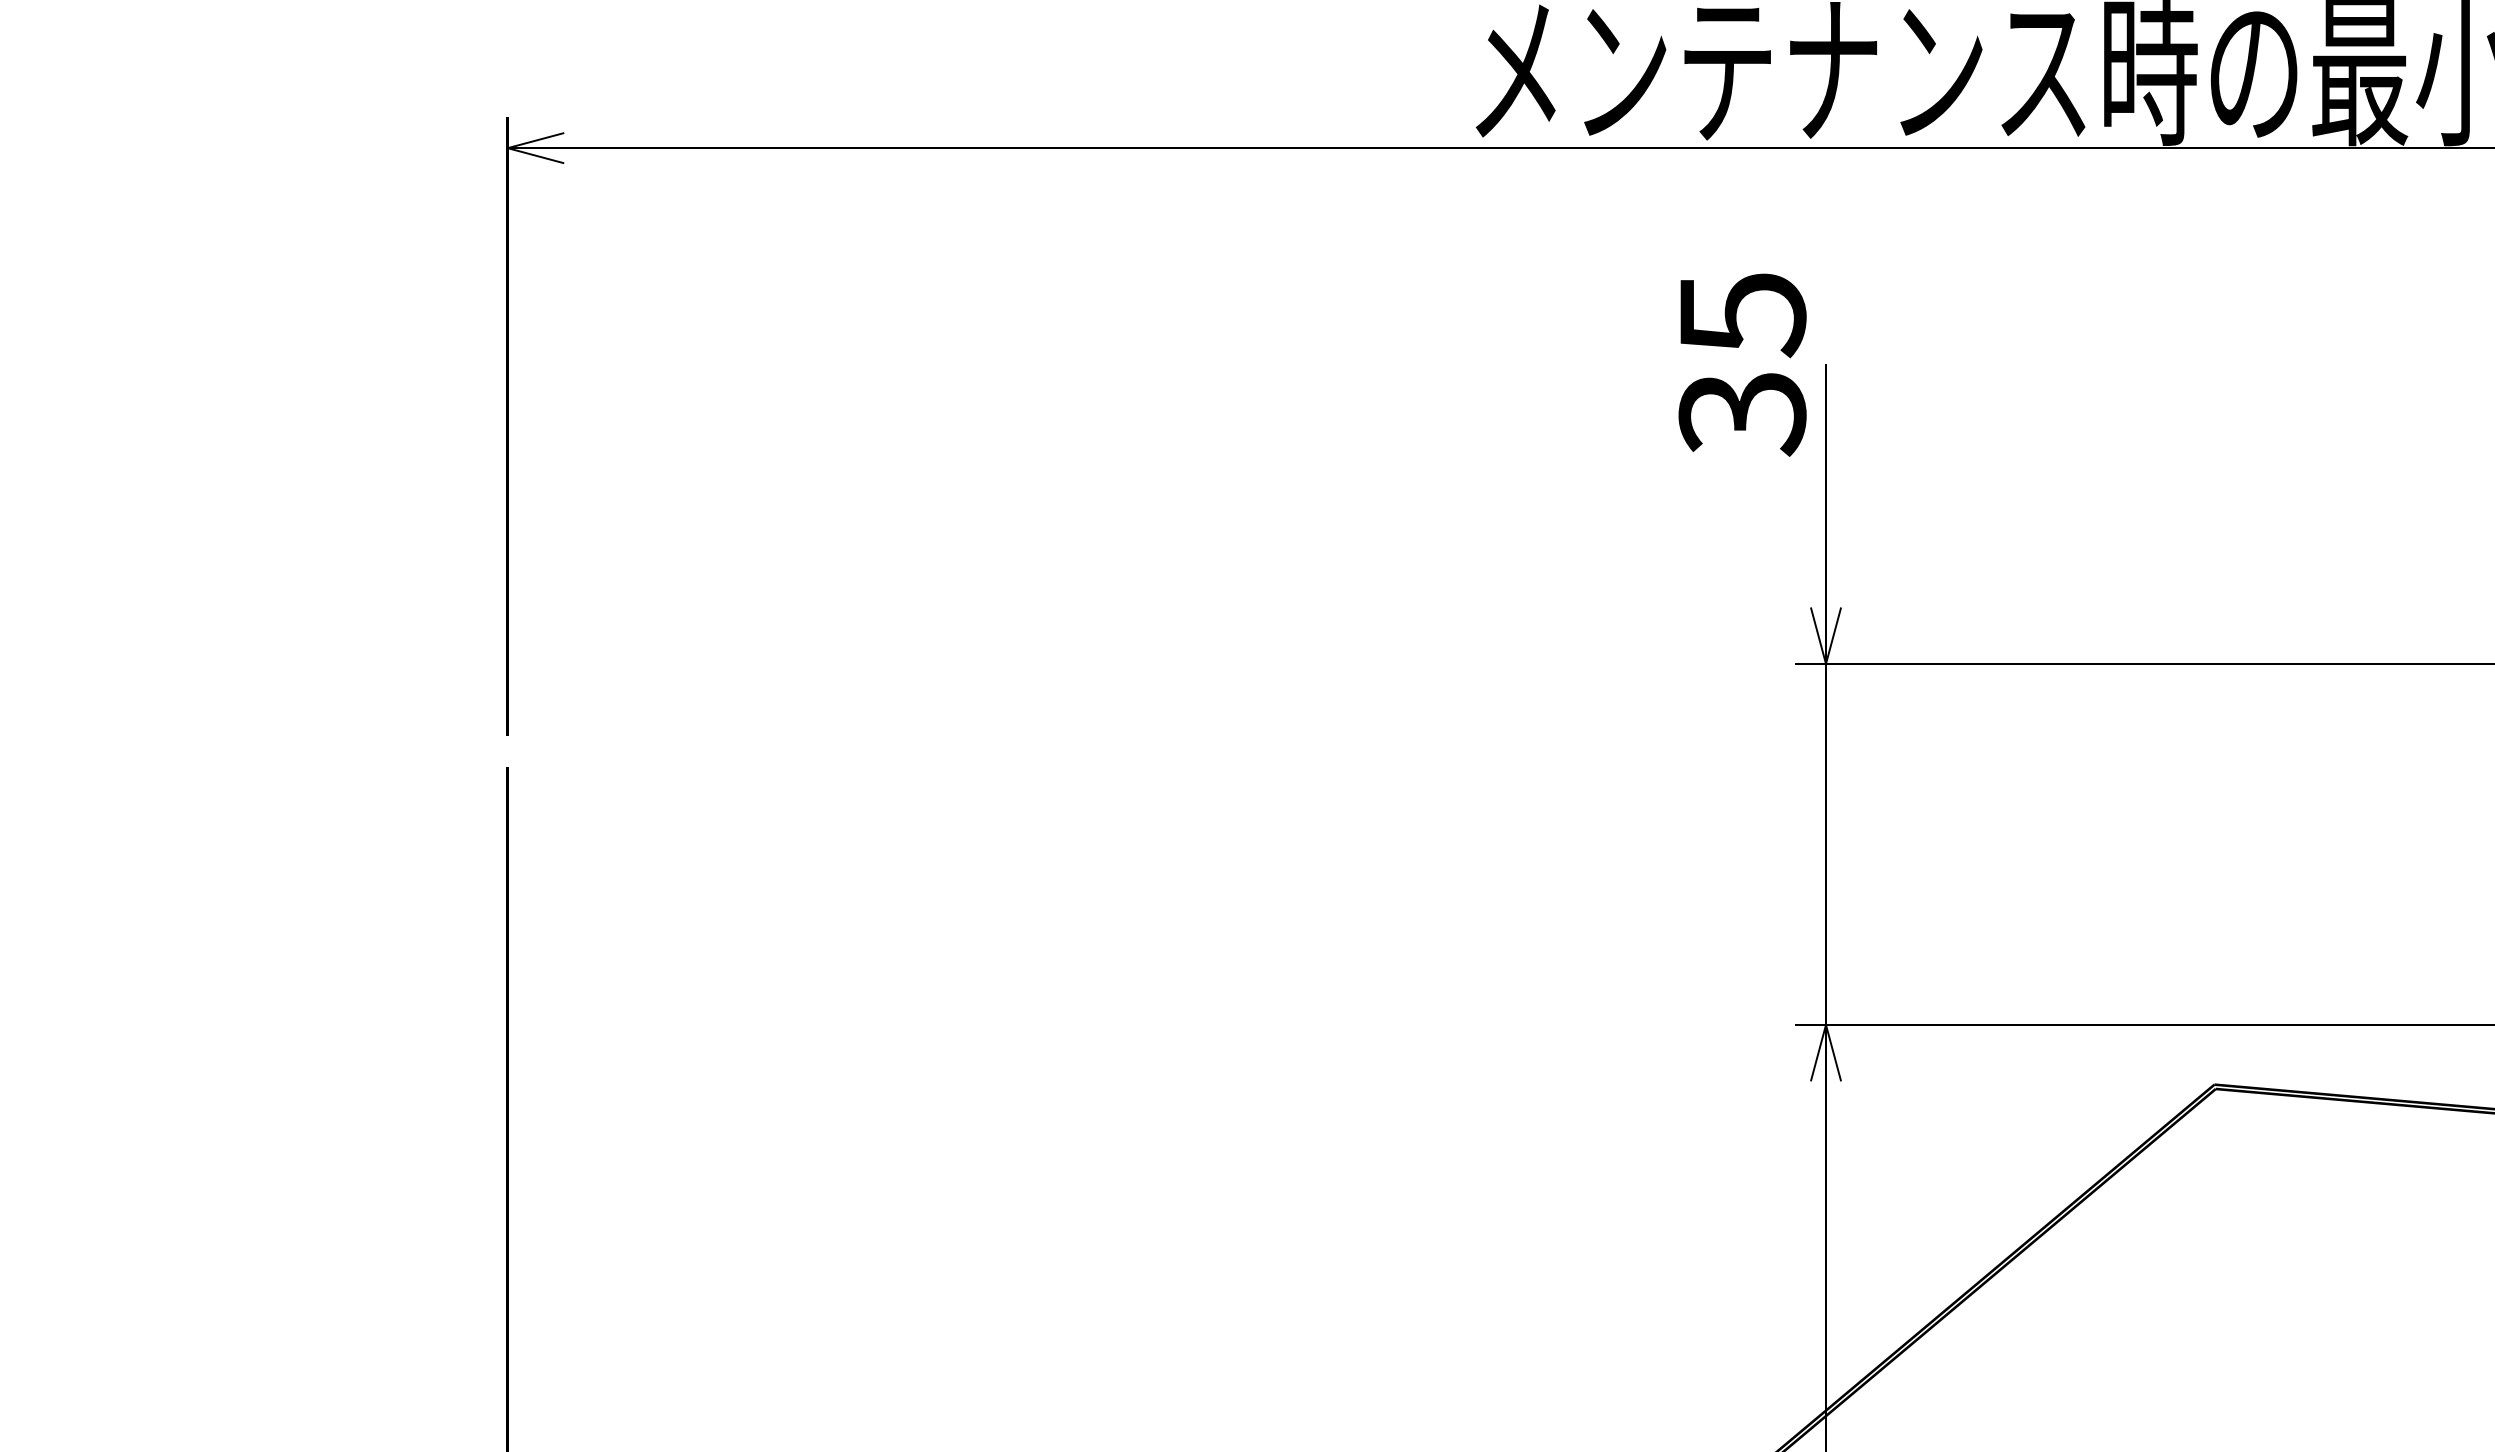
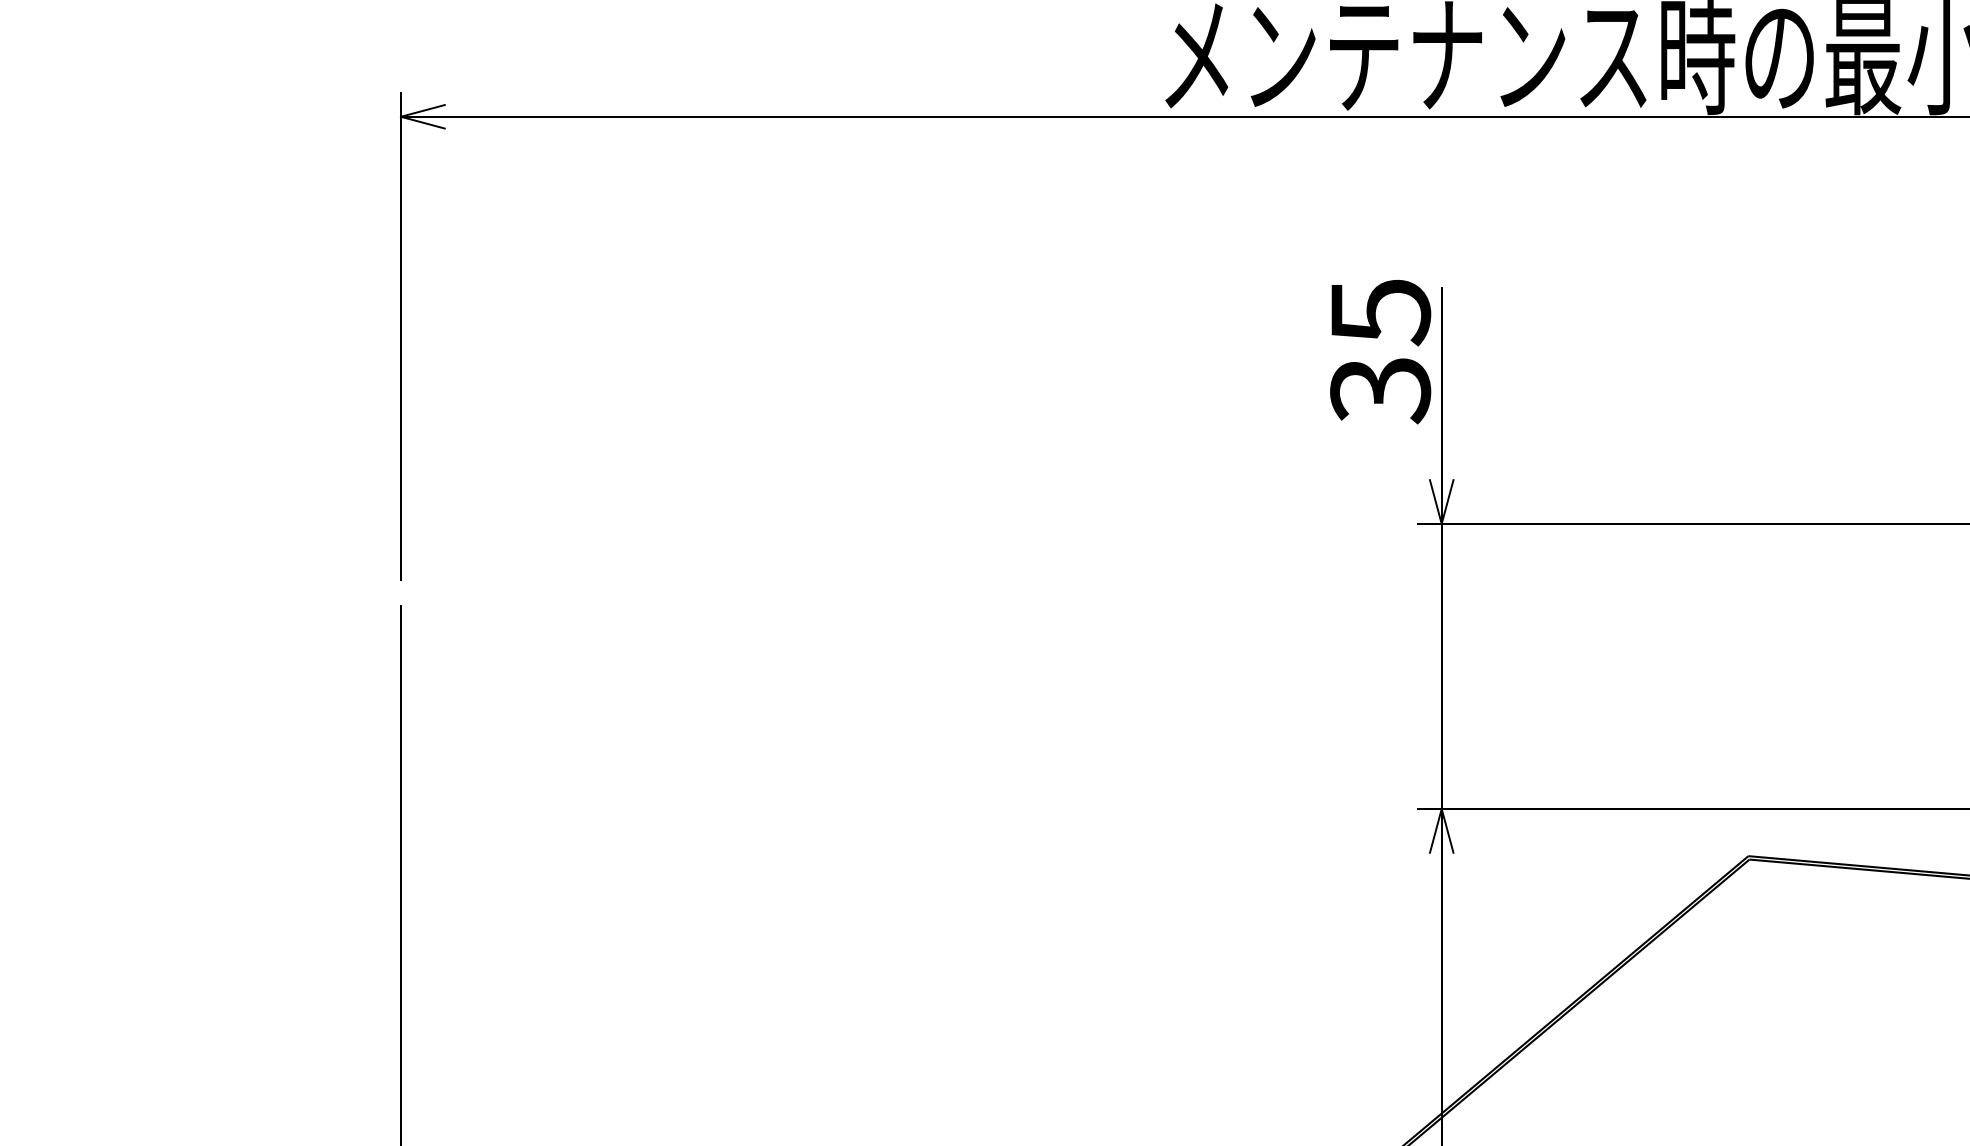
text: (1742, 364) -> (1380, 351), moved

